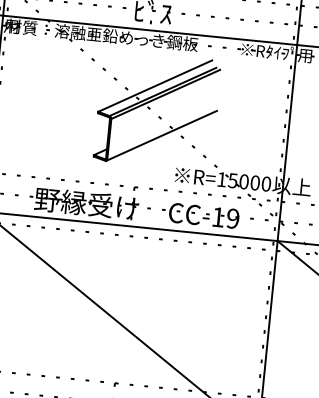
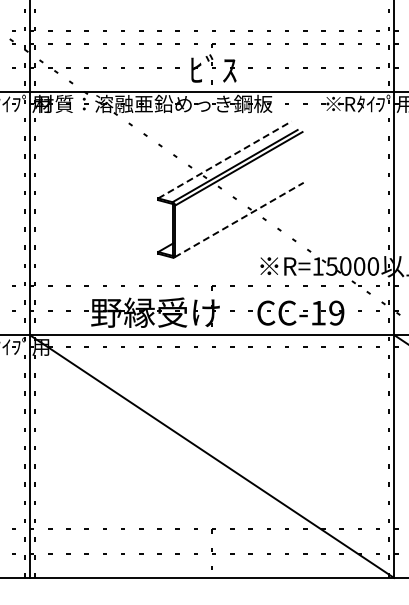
line: (155, 85) -> (225, 159), solid -> dashed
line: (162, 136) -> (239, 220), solid -> dashed

